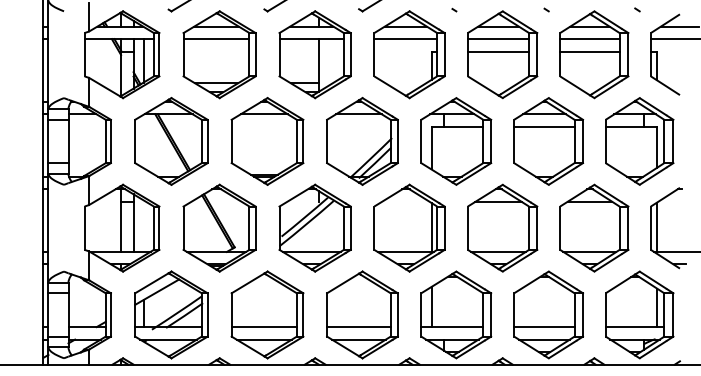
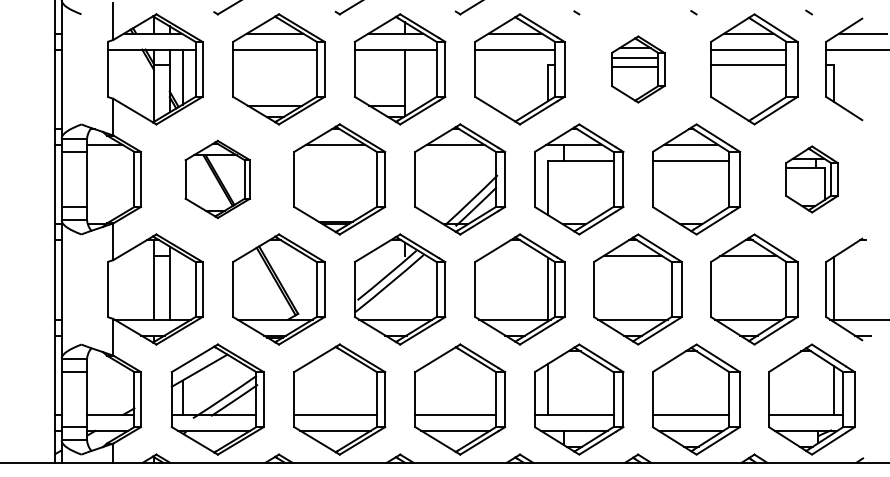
part: (502, 54) -> (637, 69), size x0.6
part: (171, 141) -> (217, 179), size x0.7
part: (639, 141) -> (811, 179), size x0.6

